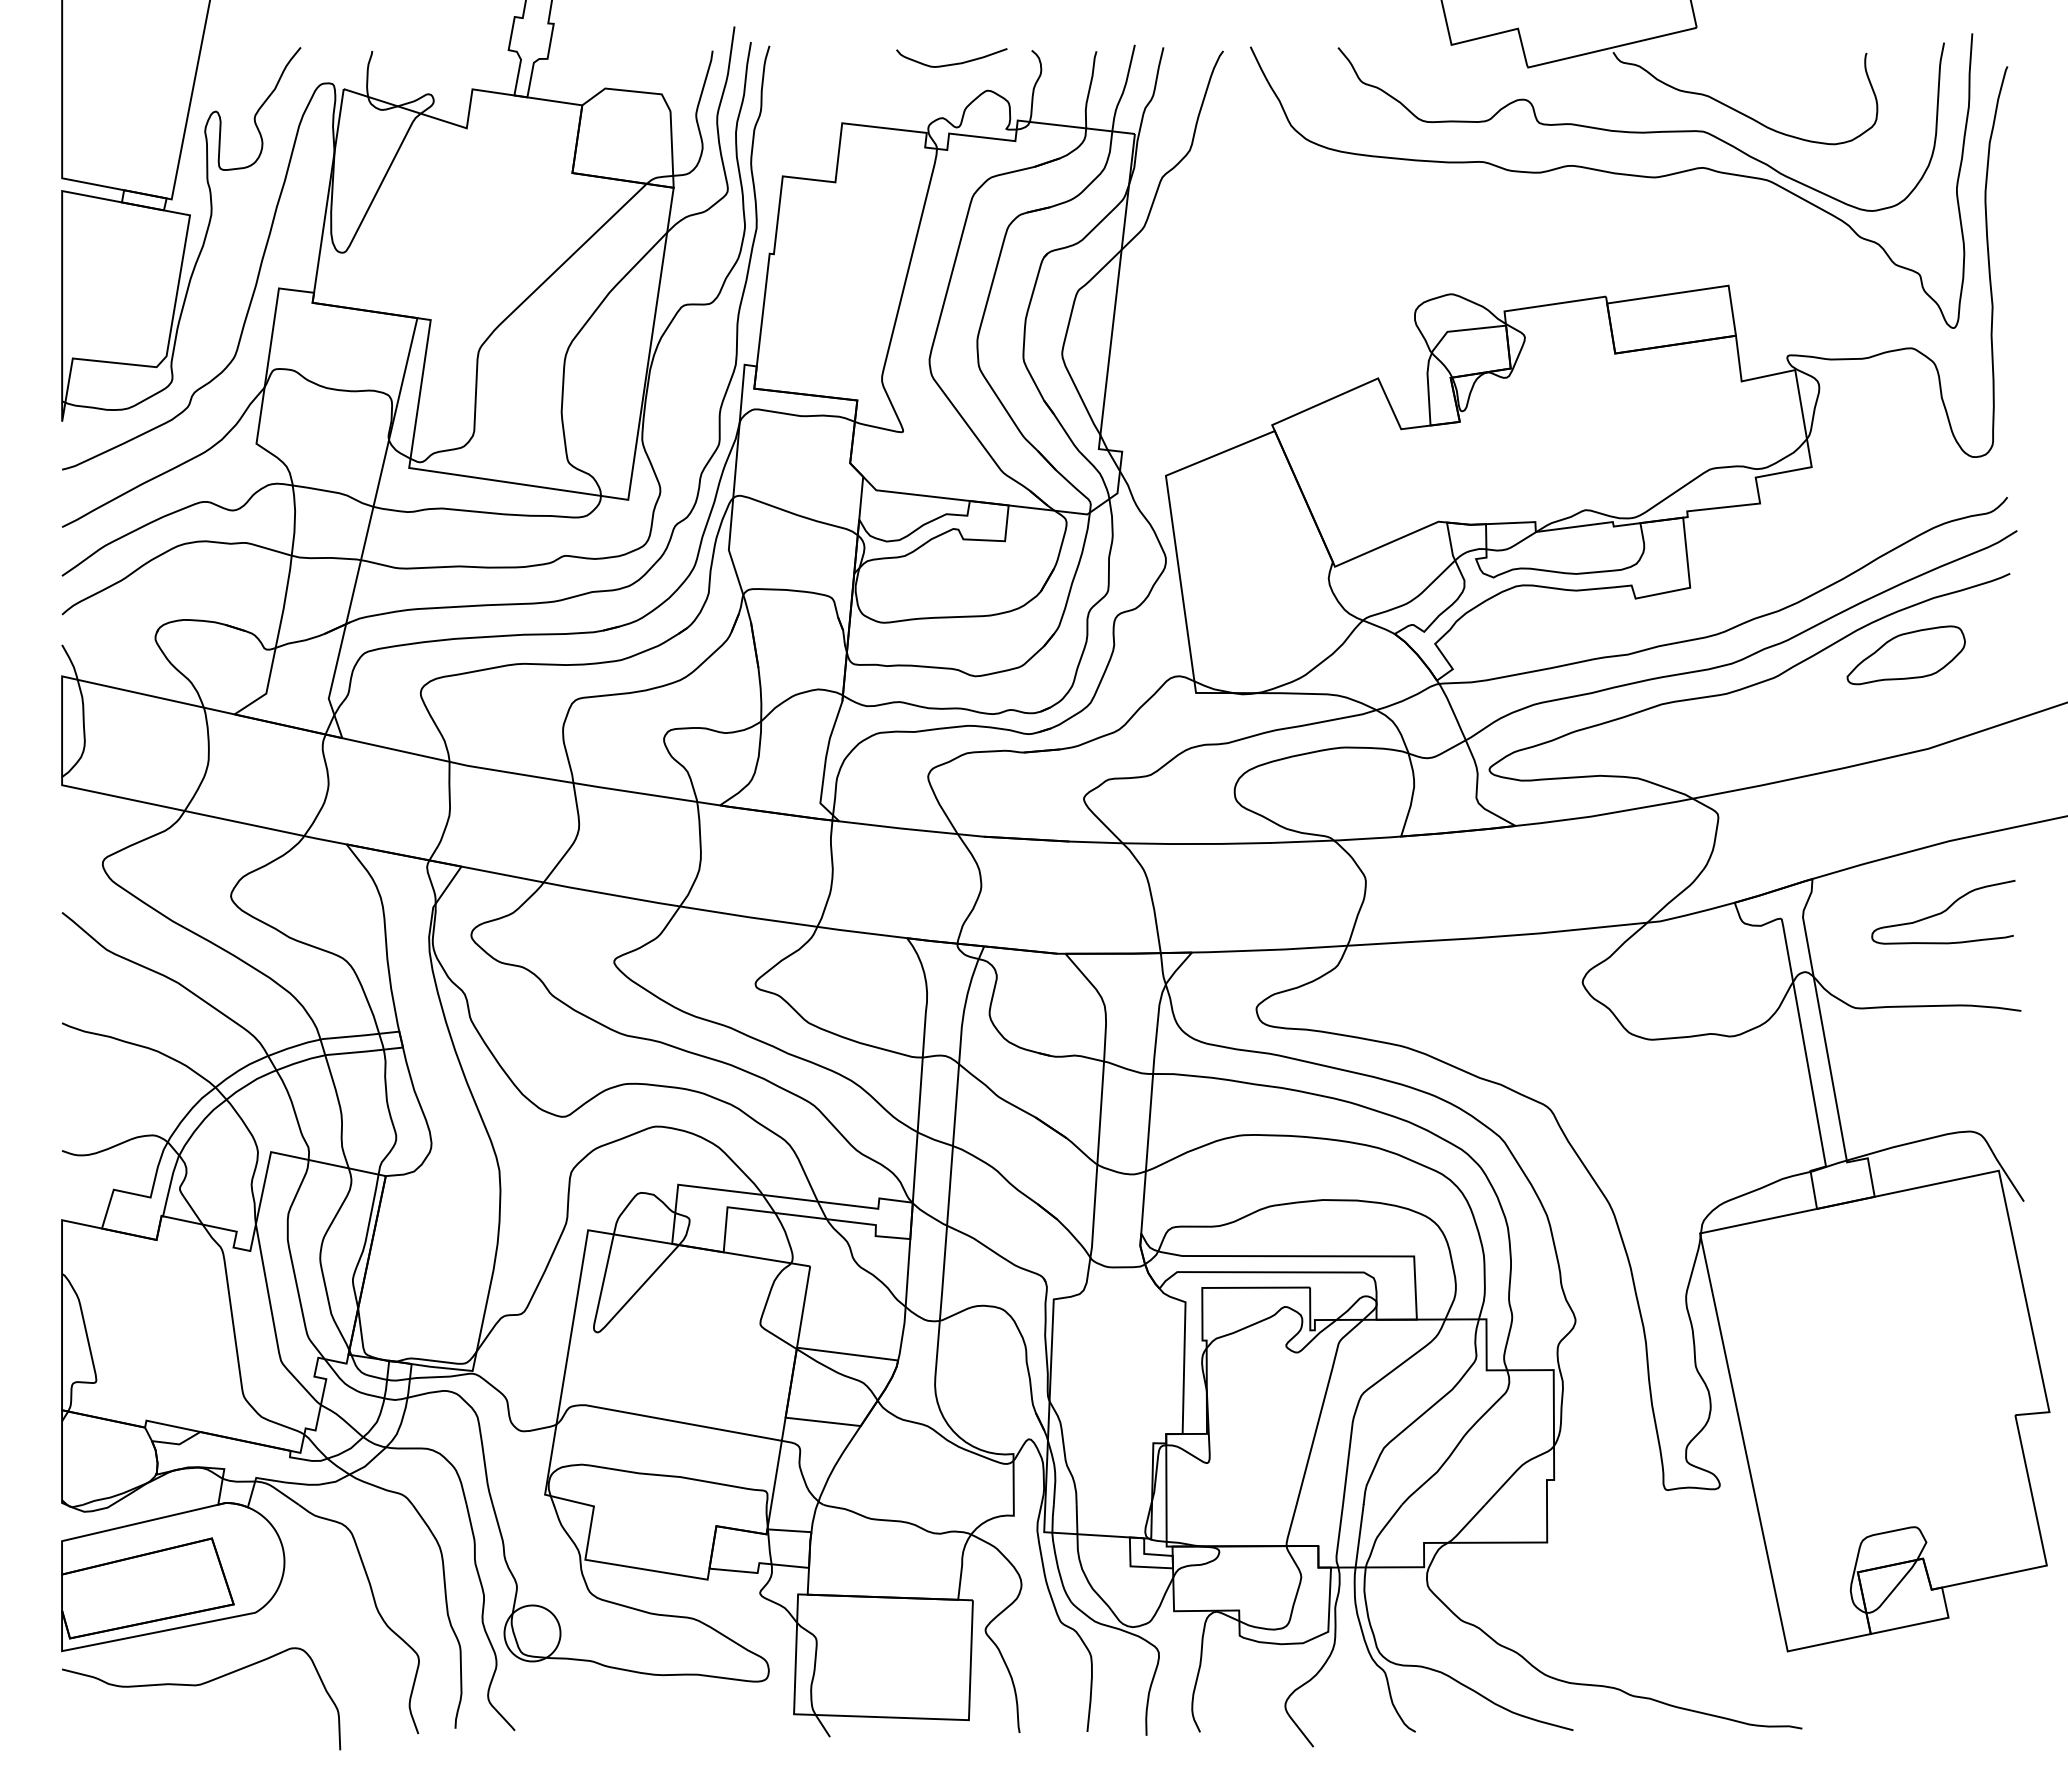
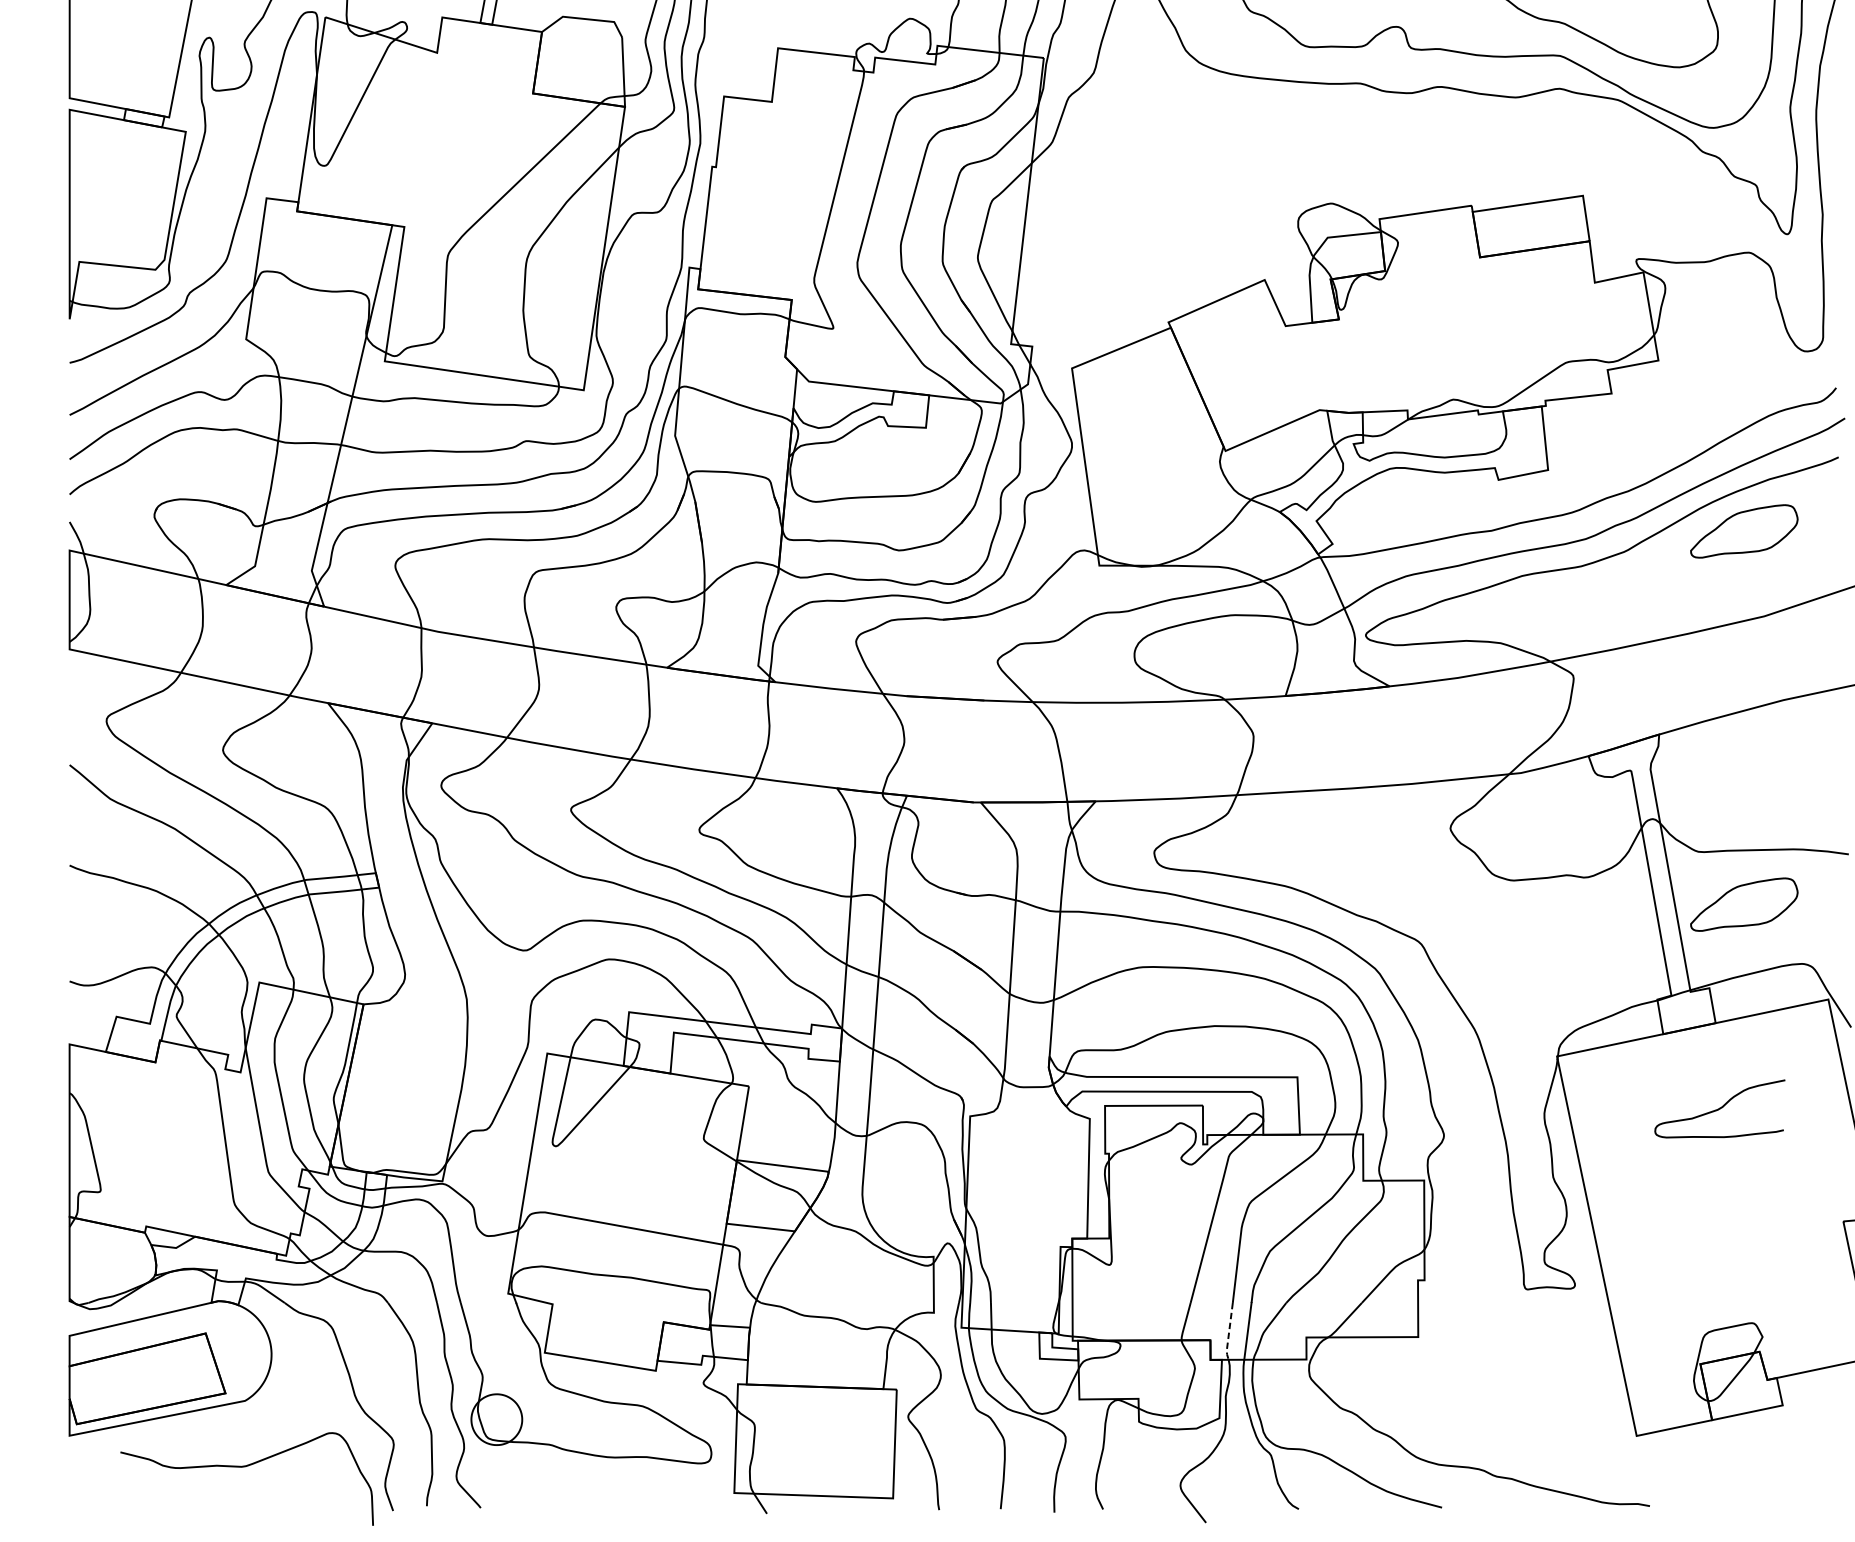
curve: (1943, 912) -> (1720, 1109), moved
part: (1905, 1066) -> (1743, 904), added
line: (1338, 1538) -> (1228, 1333), solid -> dashed
curve: (201, 1685) -> (247, 1466), moved

